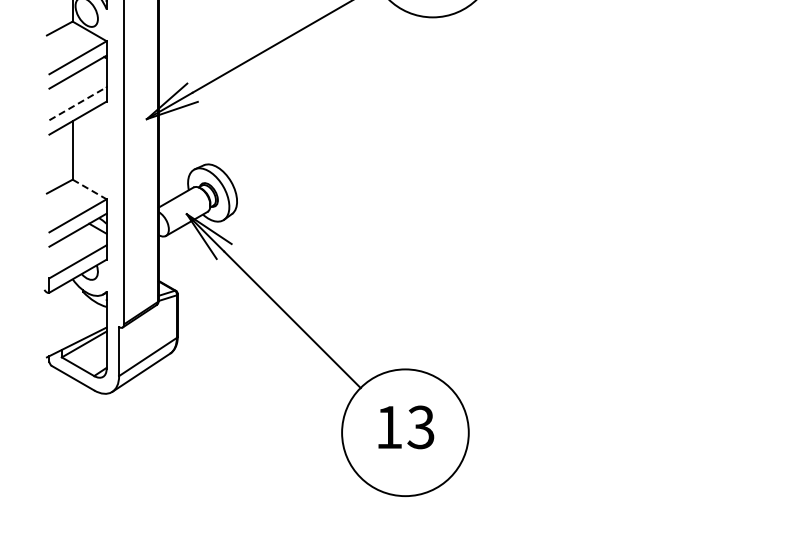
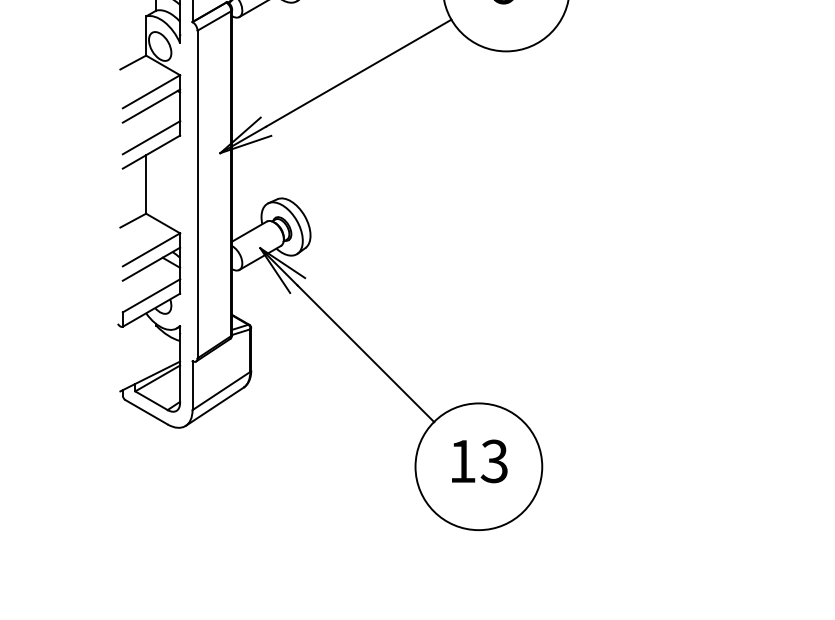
line: (78, 103) -> (151, 137), dashed -> solid
line: (90, 189) -> (163, 223), dashed -> solid

